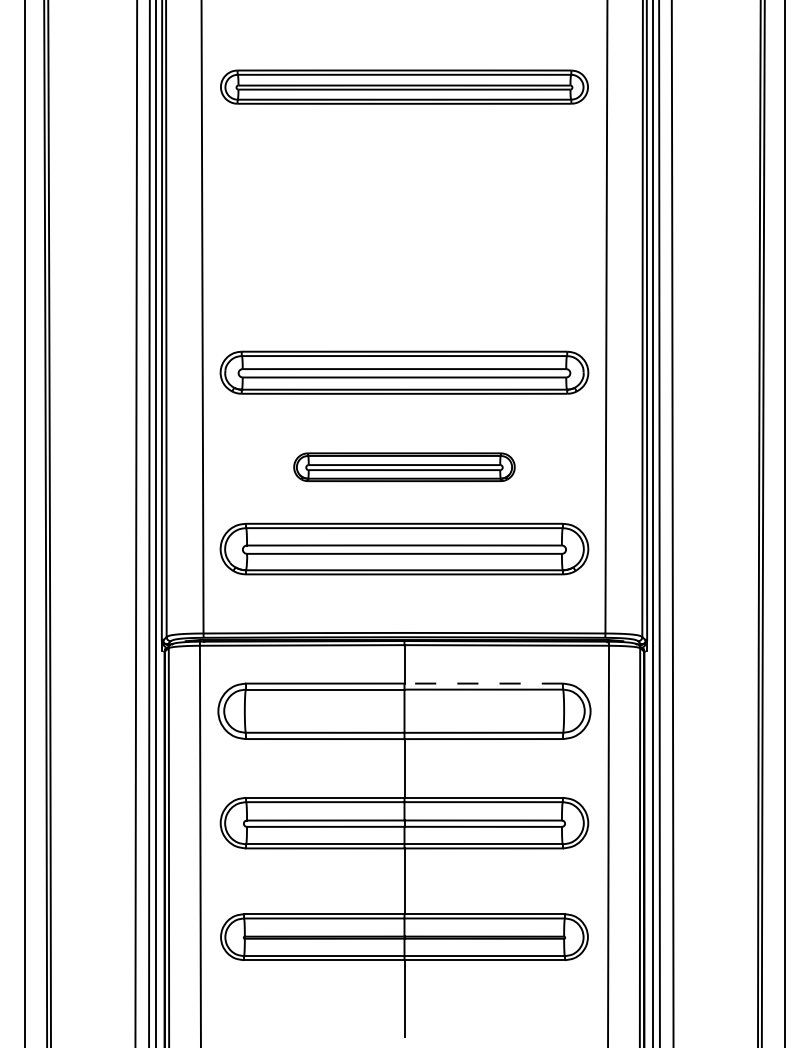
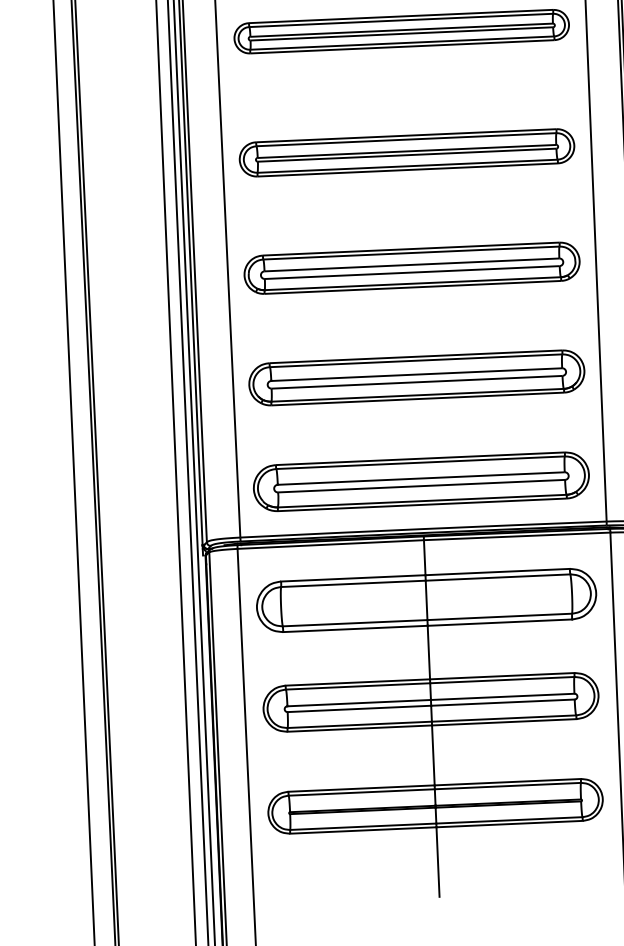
part: (404, 219) -> (407, 152), added
part: (404, 372) -> (412, 268), moved
part: (404, 467) -> (416, 378), size x1.67
part: (404, 548) -> (421, 481), moved
line: (483, 683) -> (497, 571), dashed -> solid

